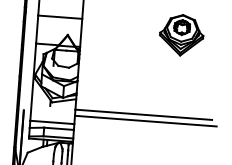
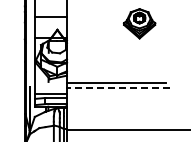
line: (144, 120) -> (117, 87), solid -> dashed

